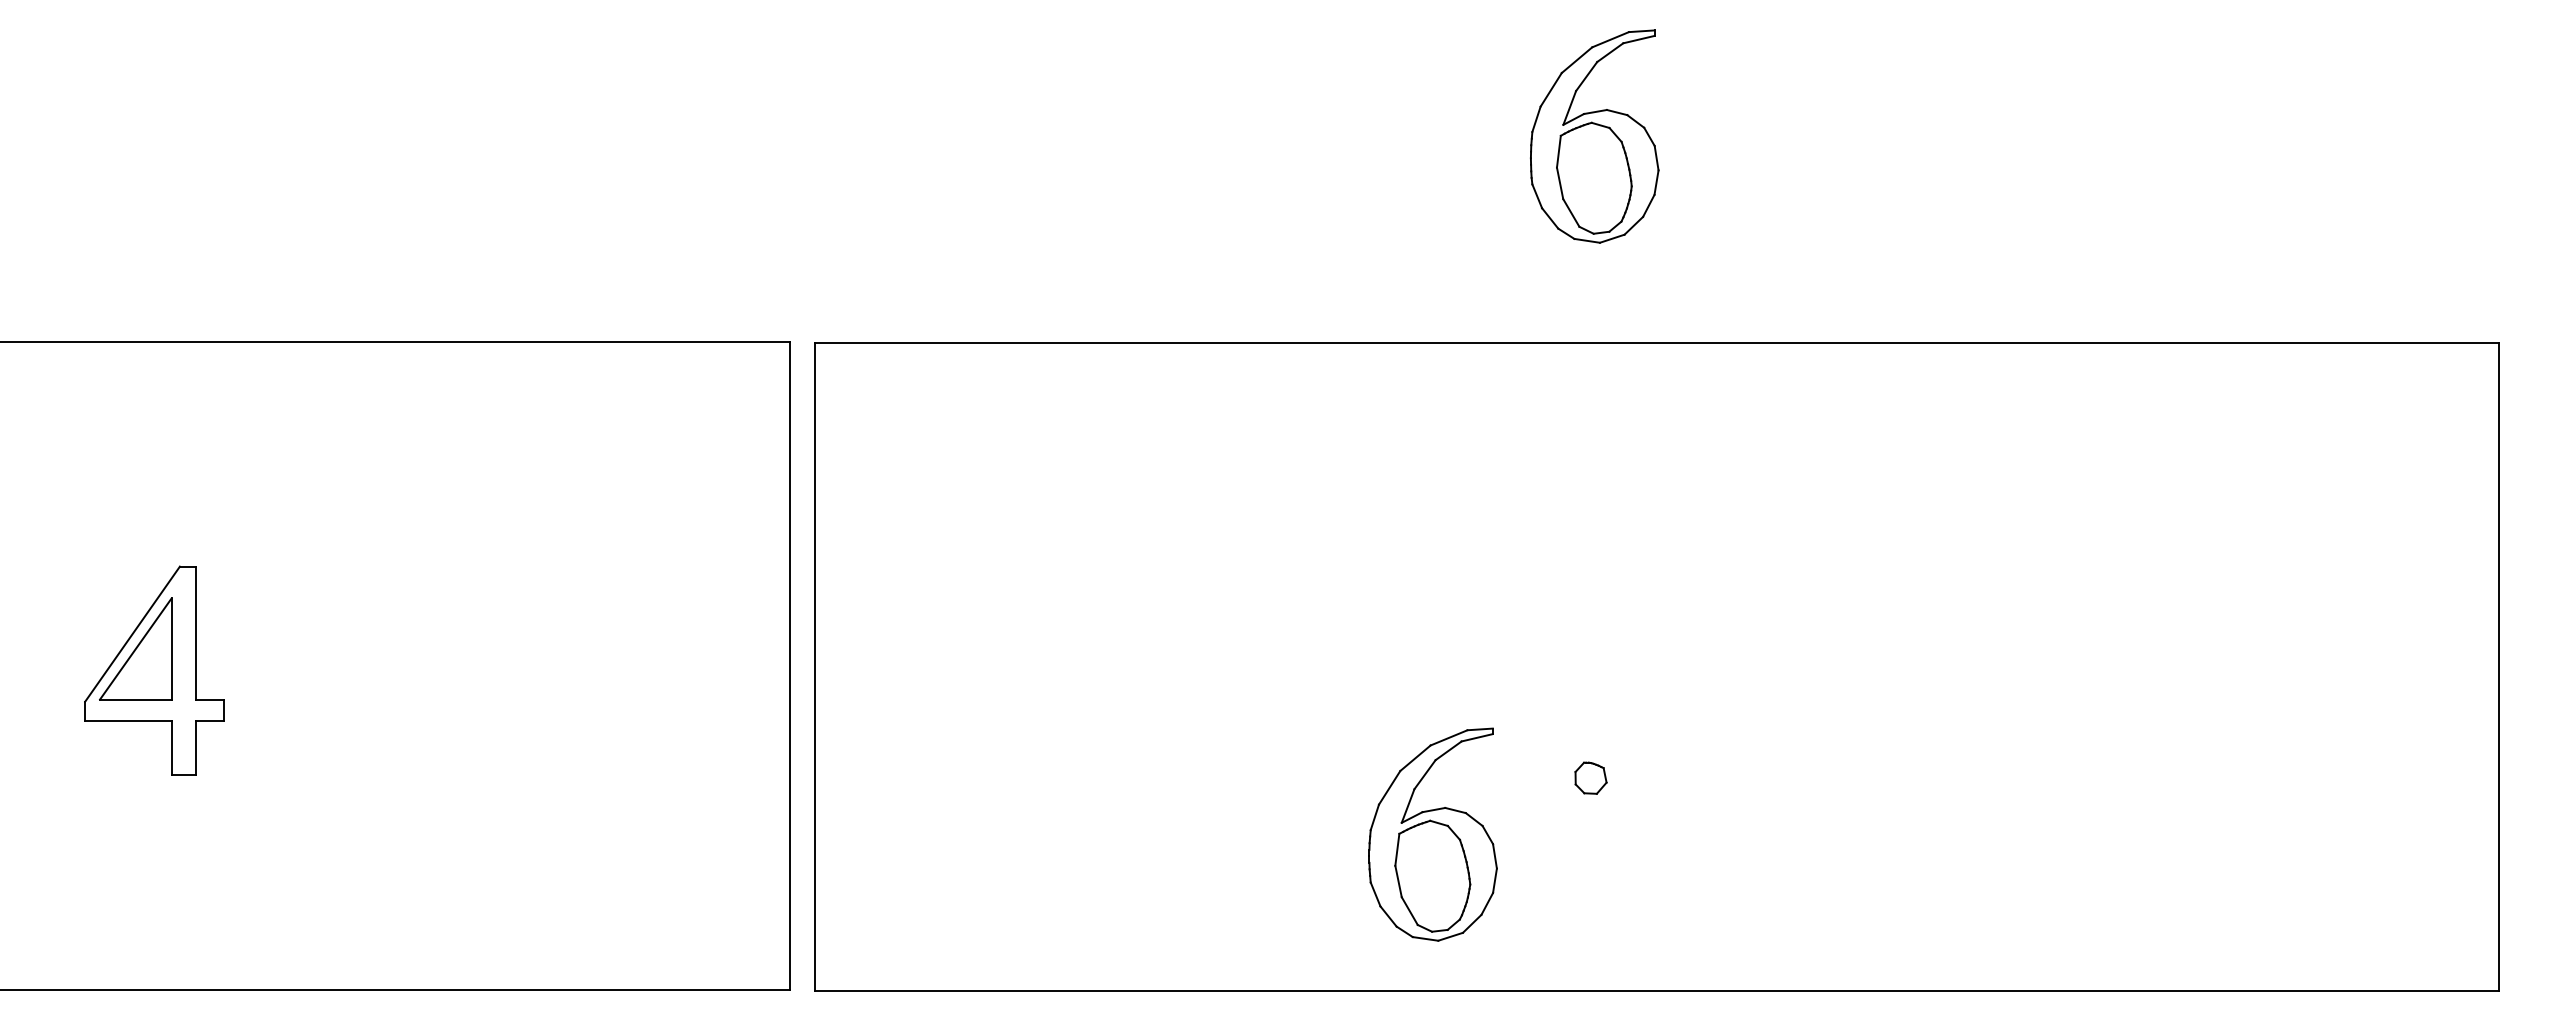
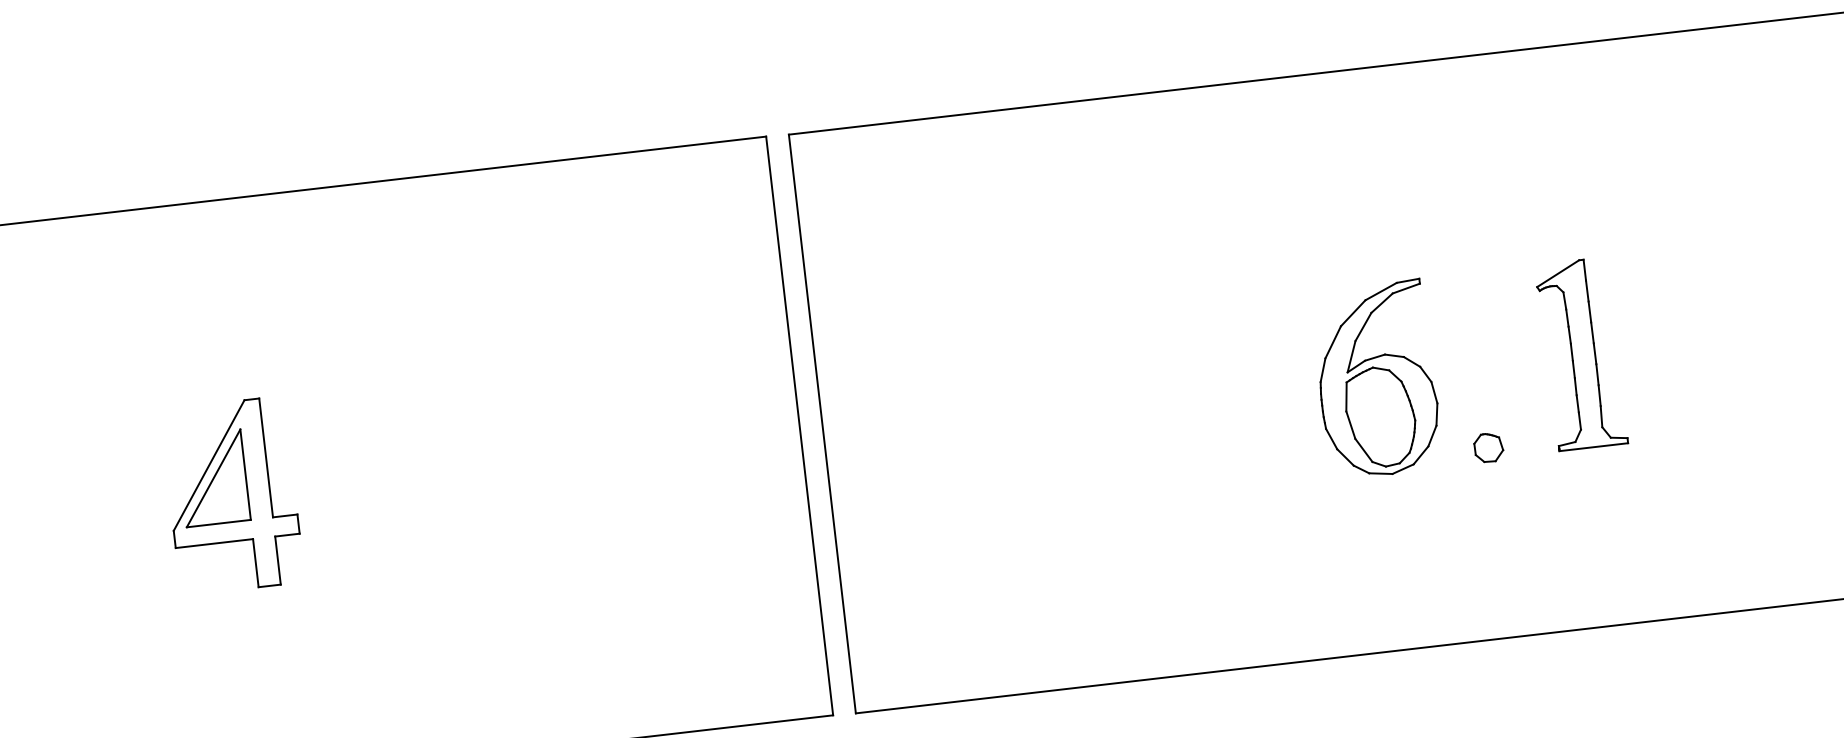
part: (1661, 686) -> (1580, 354), added
part: (1590, 777) -> (1488, 447), moved
part: (1432, 834) -> (1376, 379), moved

